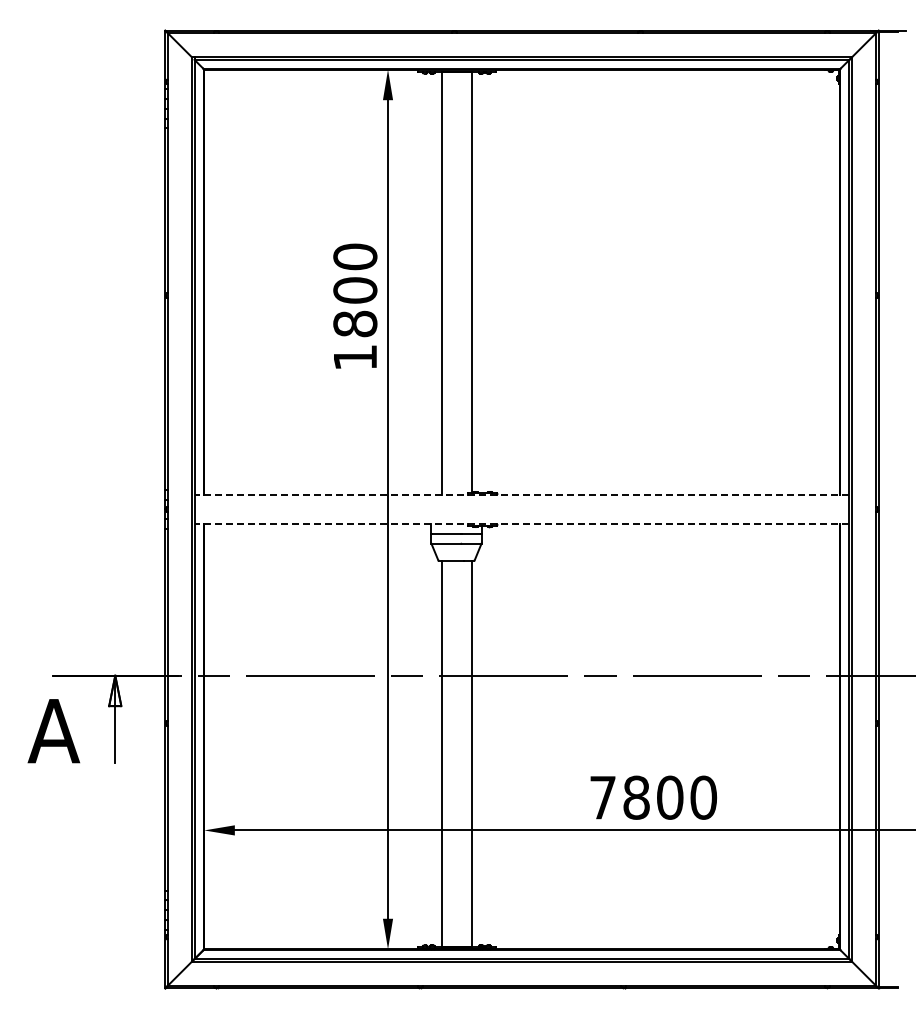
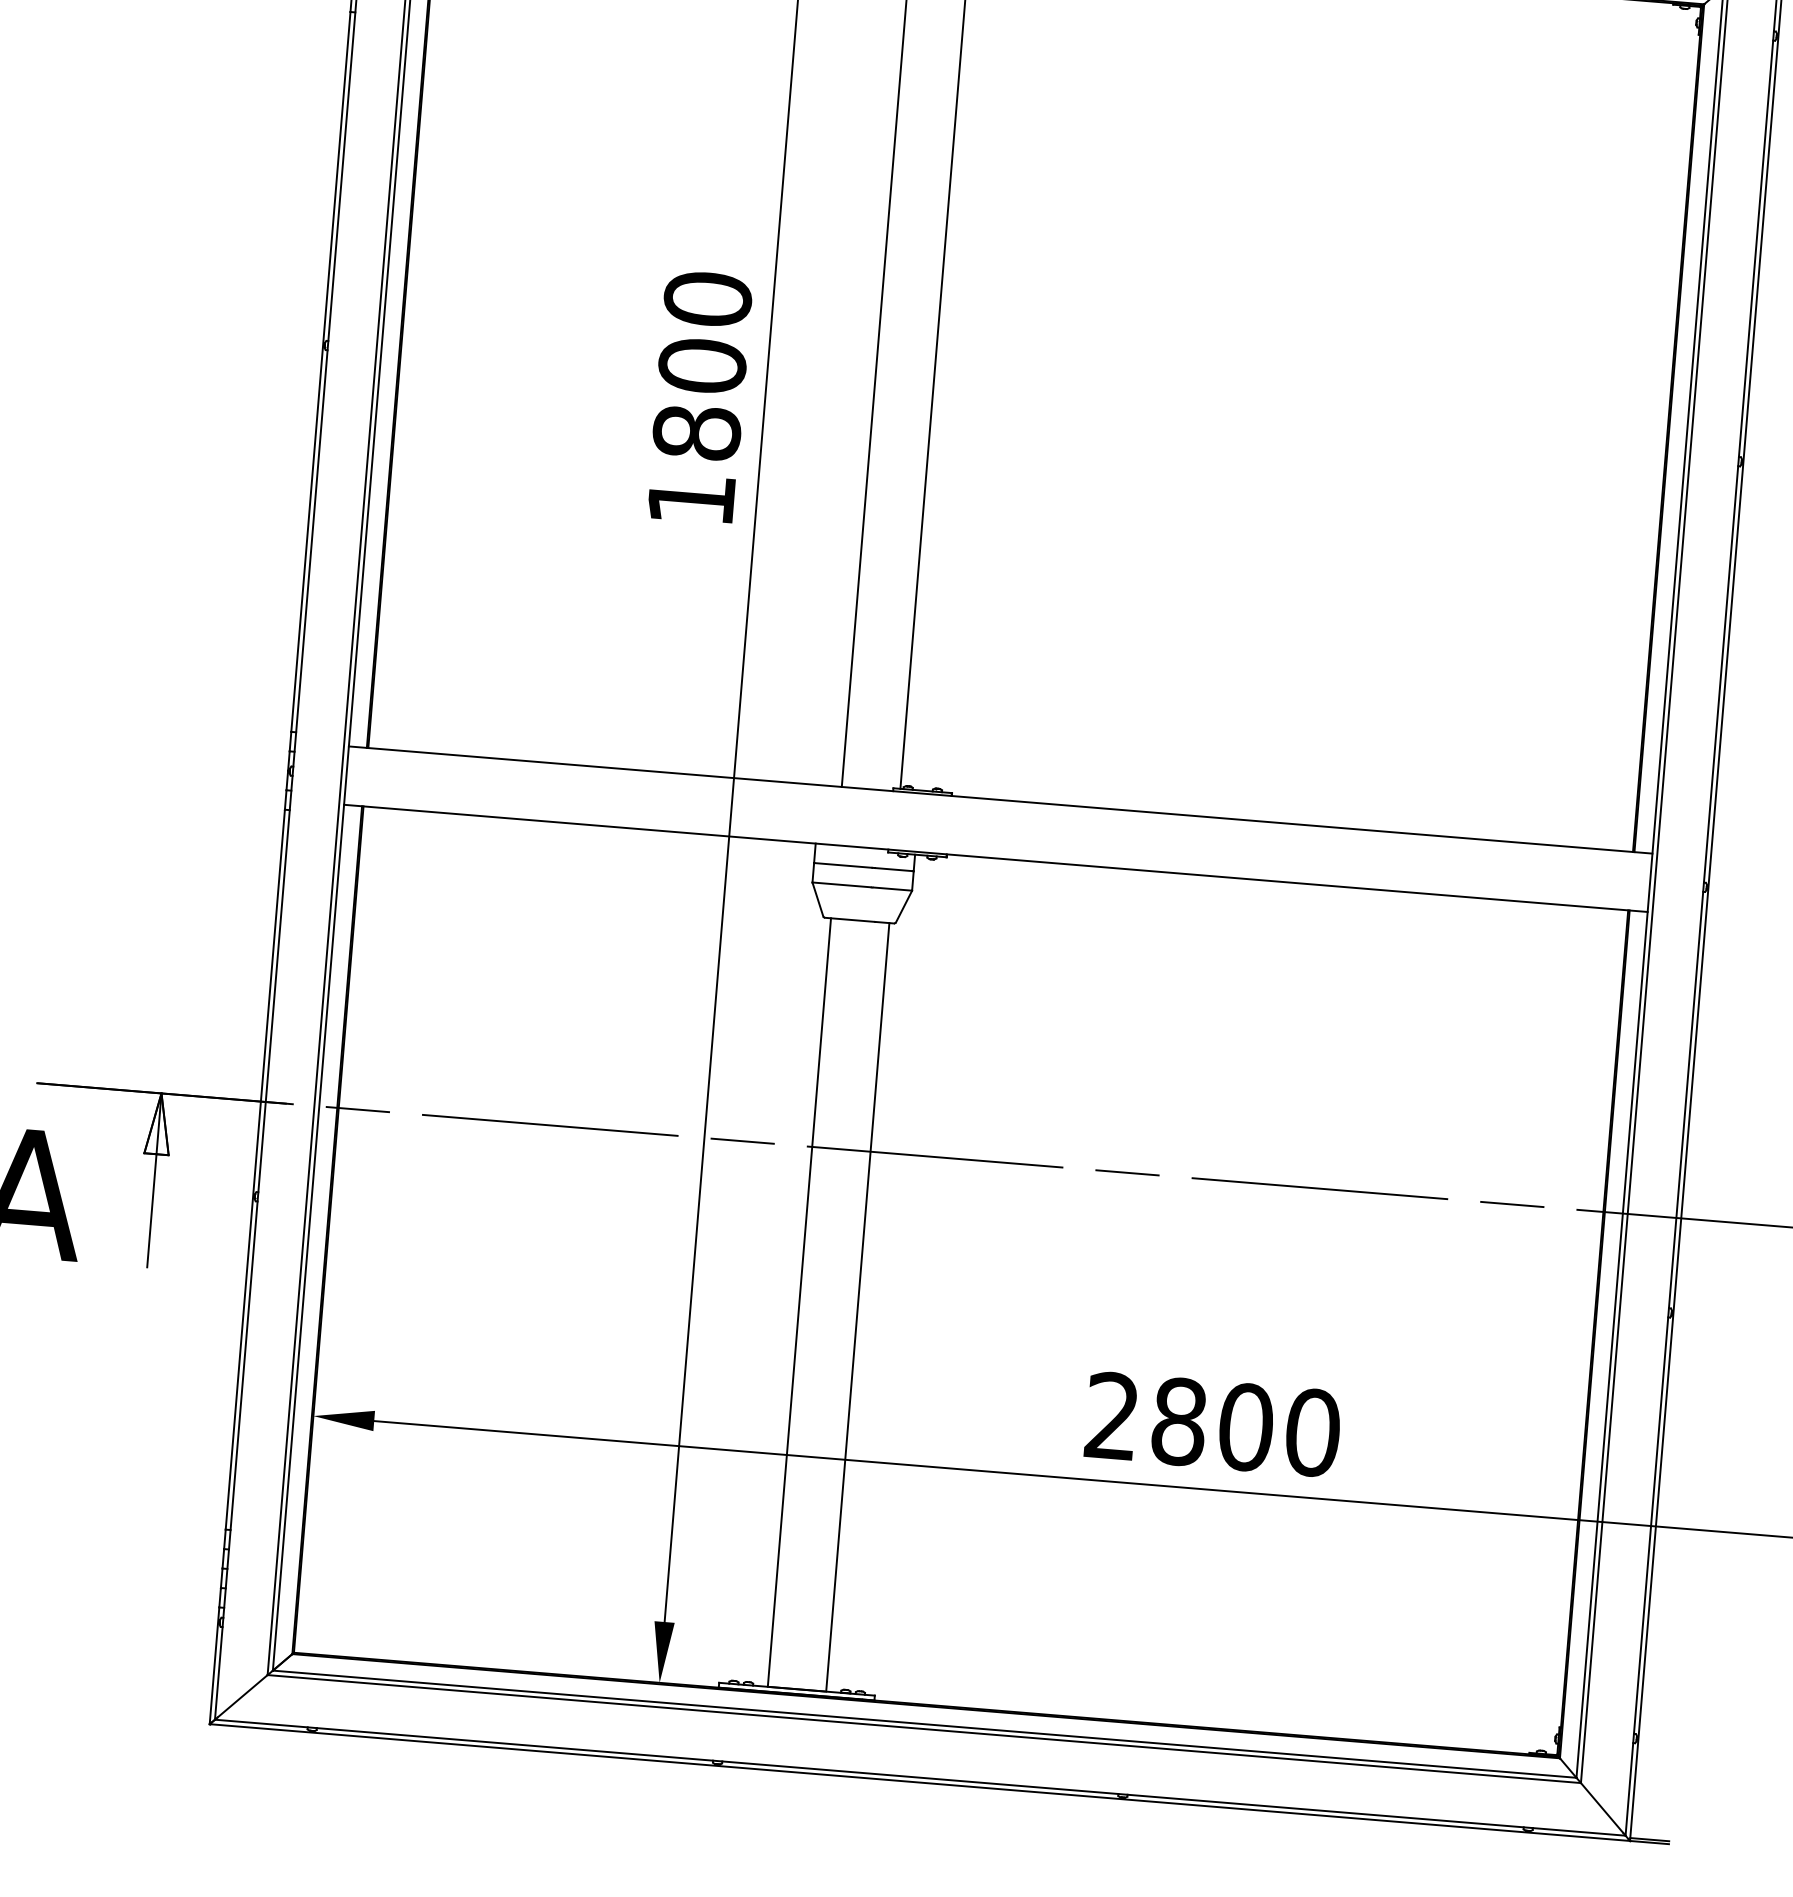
line: (521, 494) -> (999, 799), dashed -> solid
line: (521, 524) -> (994, 859), dashed -> solid
text: (602, 797) -> (1111, 1415), 7800 -> 2800

